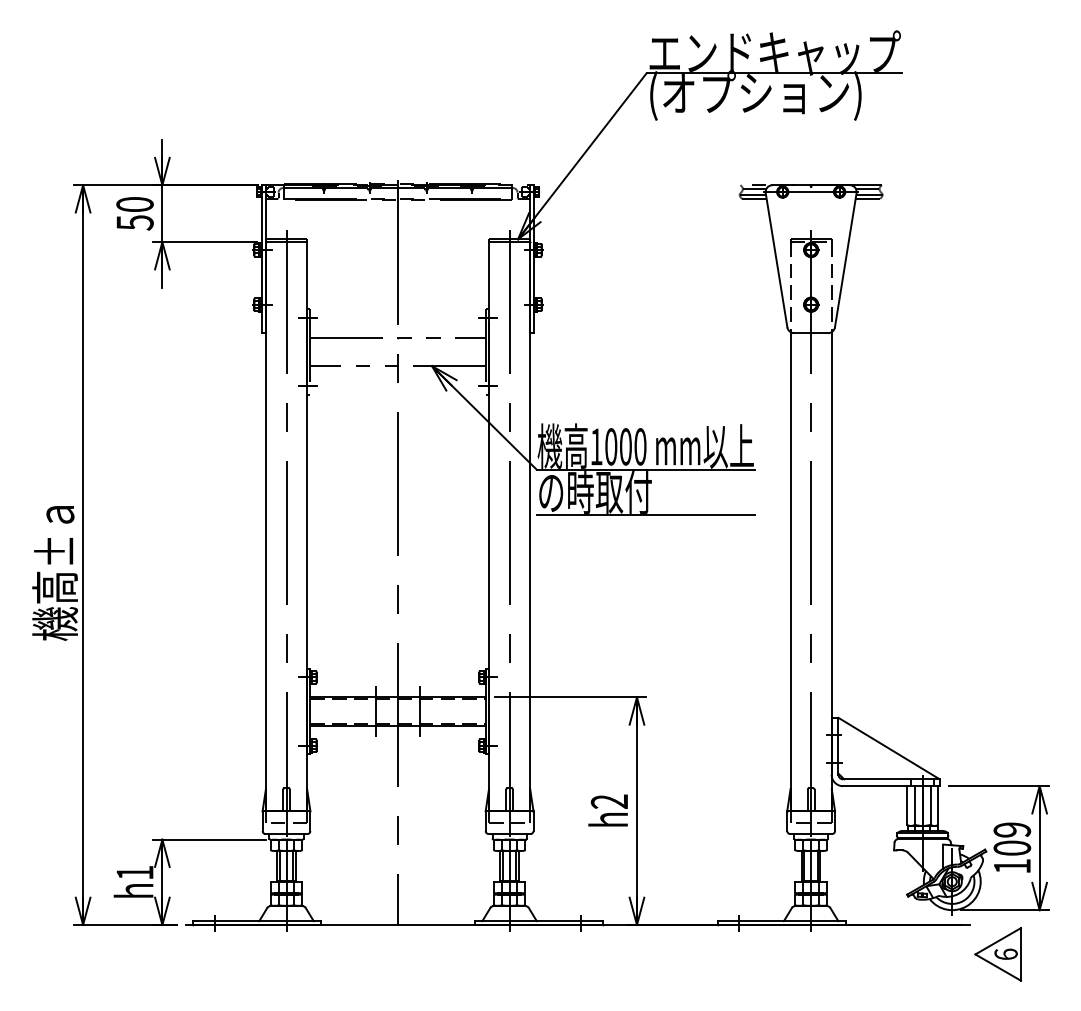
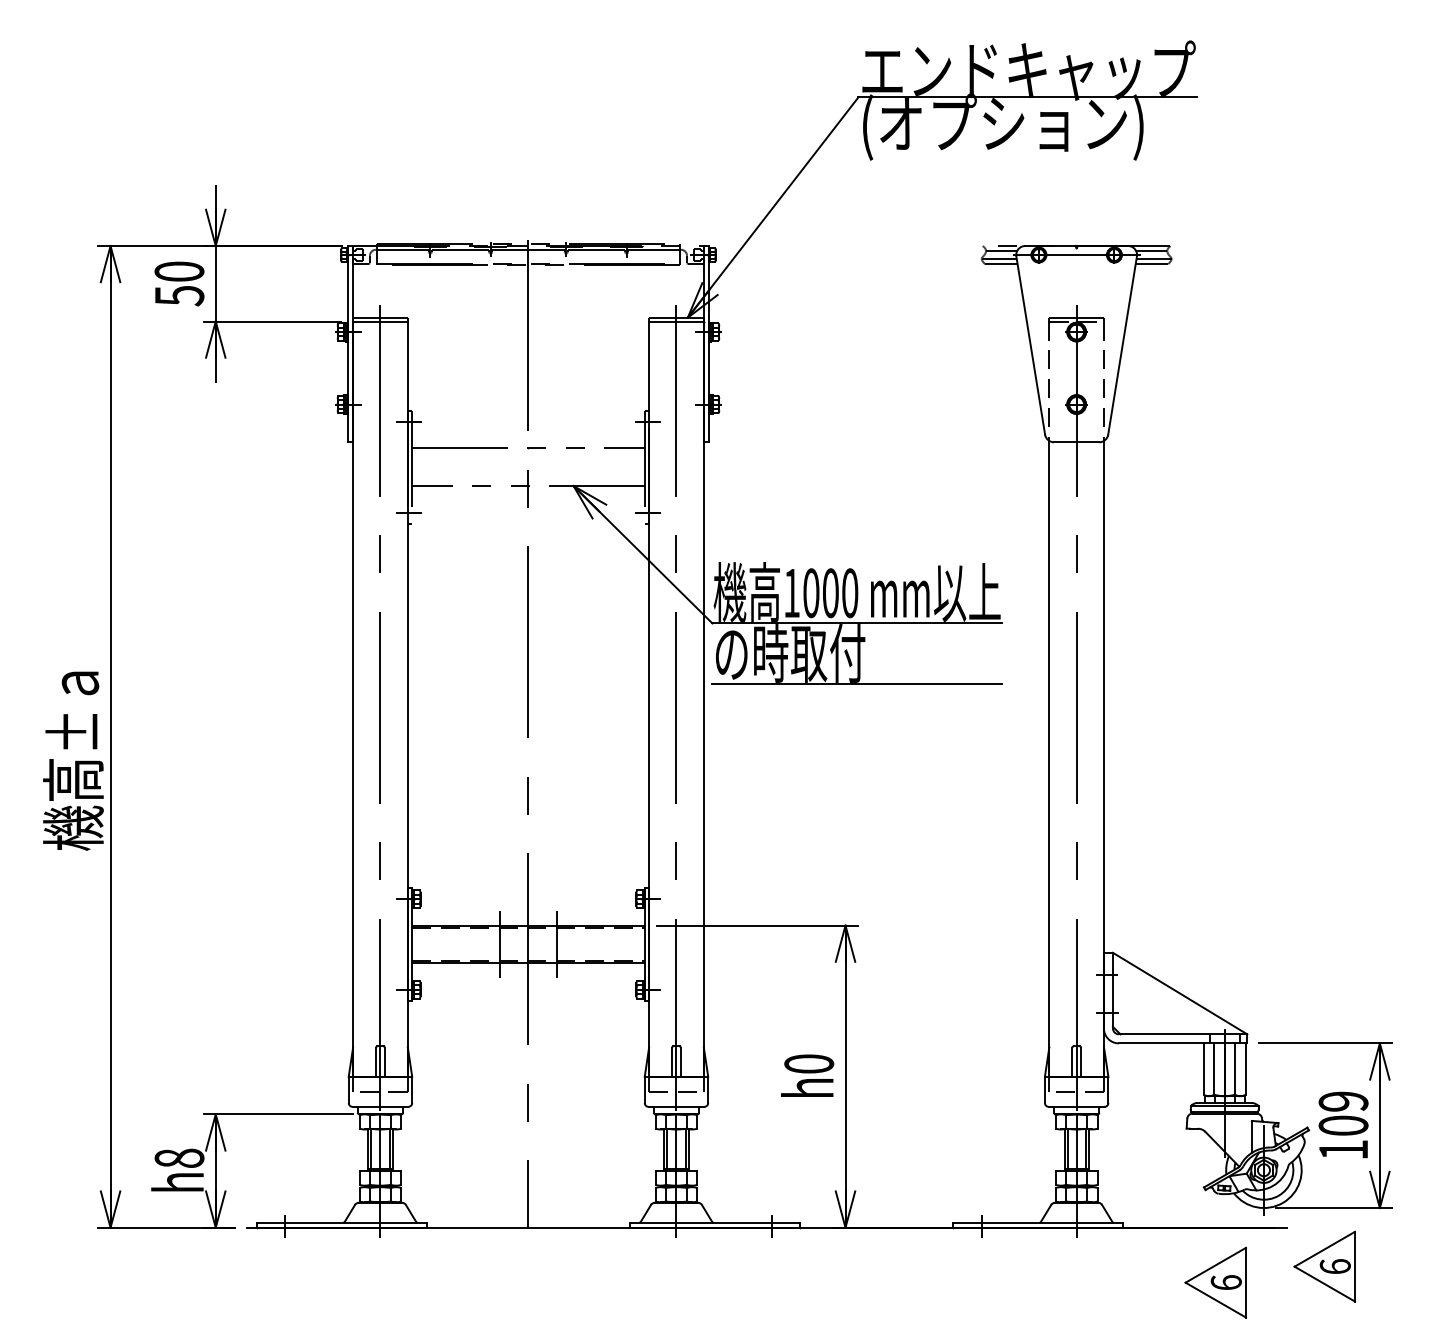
text: (609, 801) -> (809, 1063), h2 -> h0
text: (135, 872) -> (179, 1157), h1 -> h8
part: (915, 966) -> (1215, 1282), added

